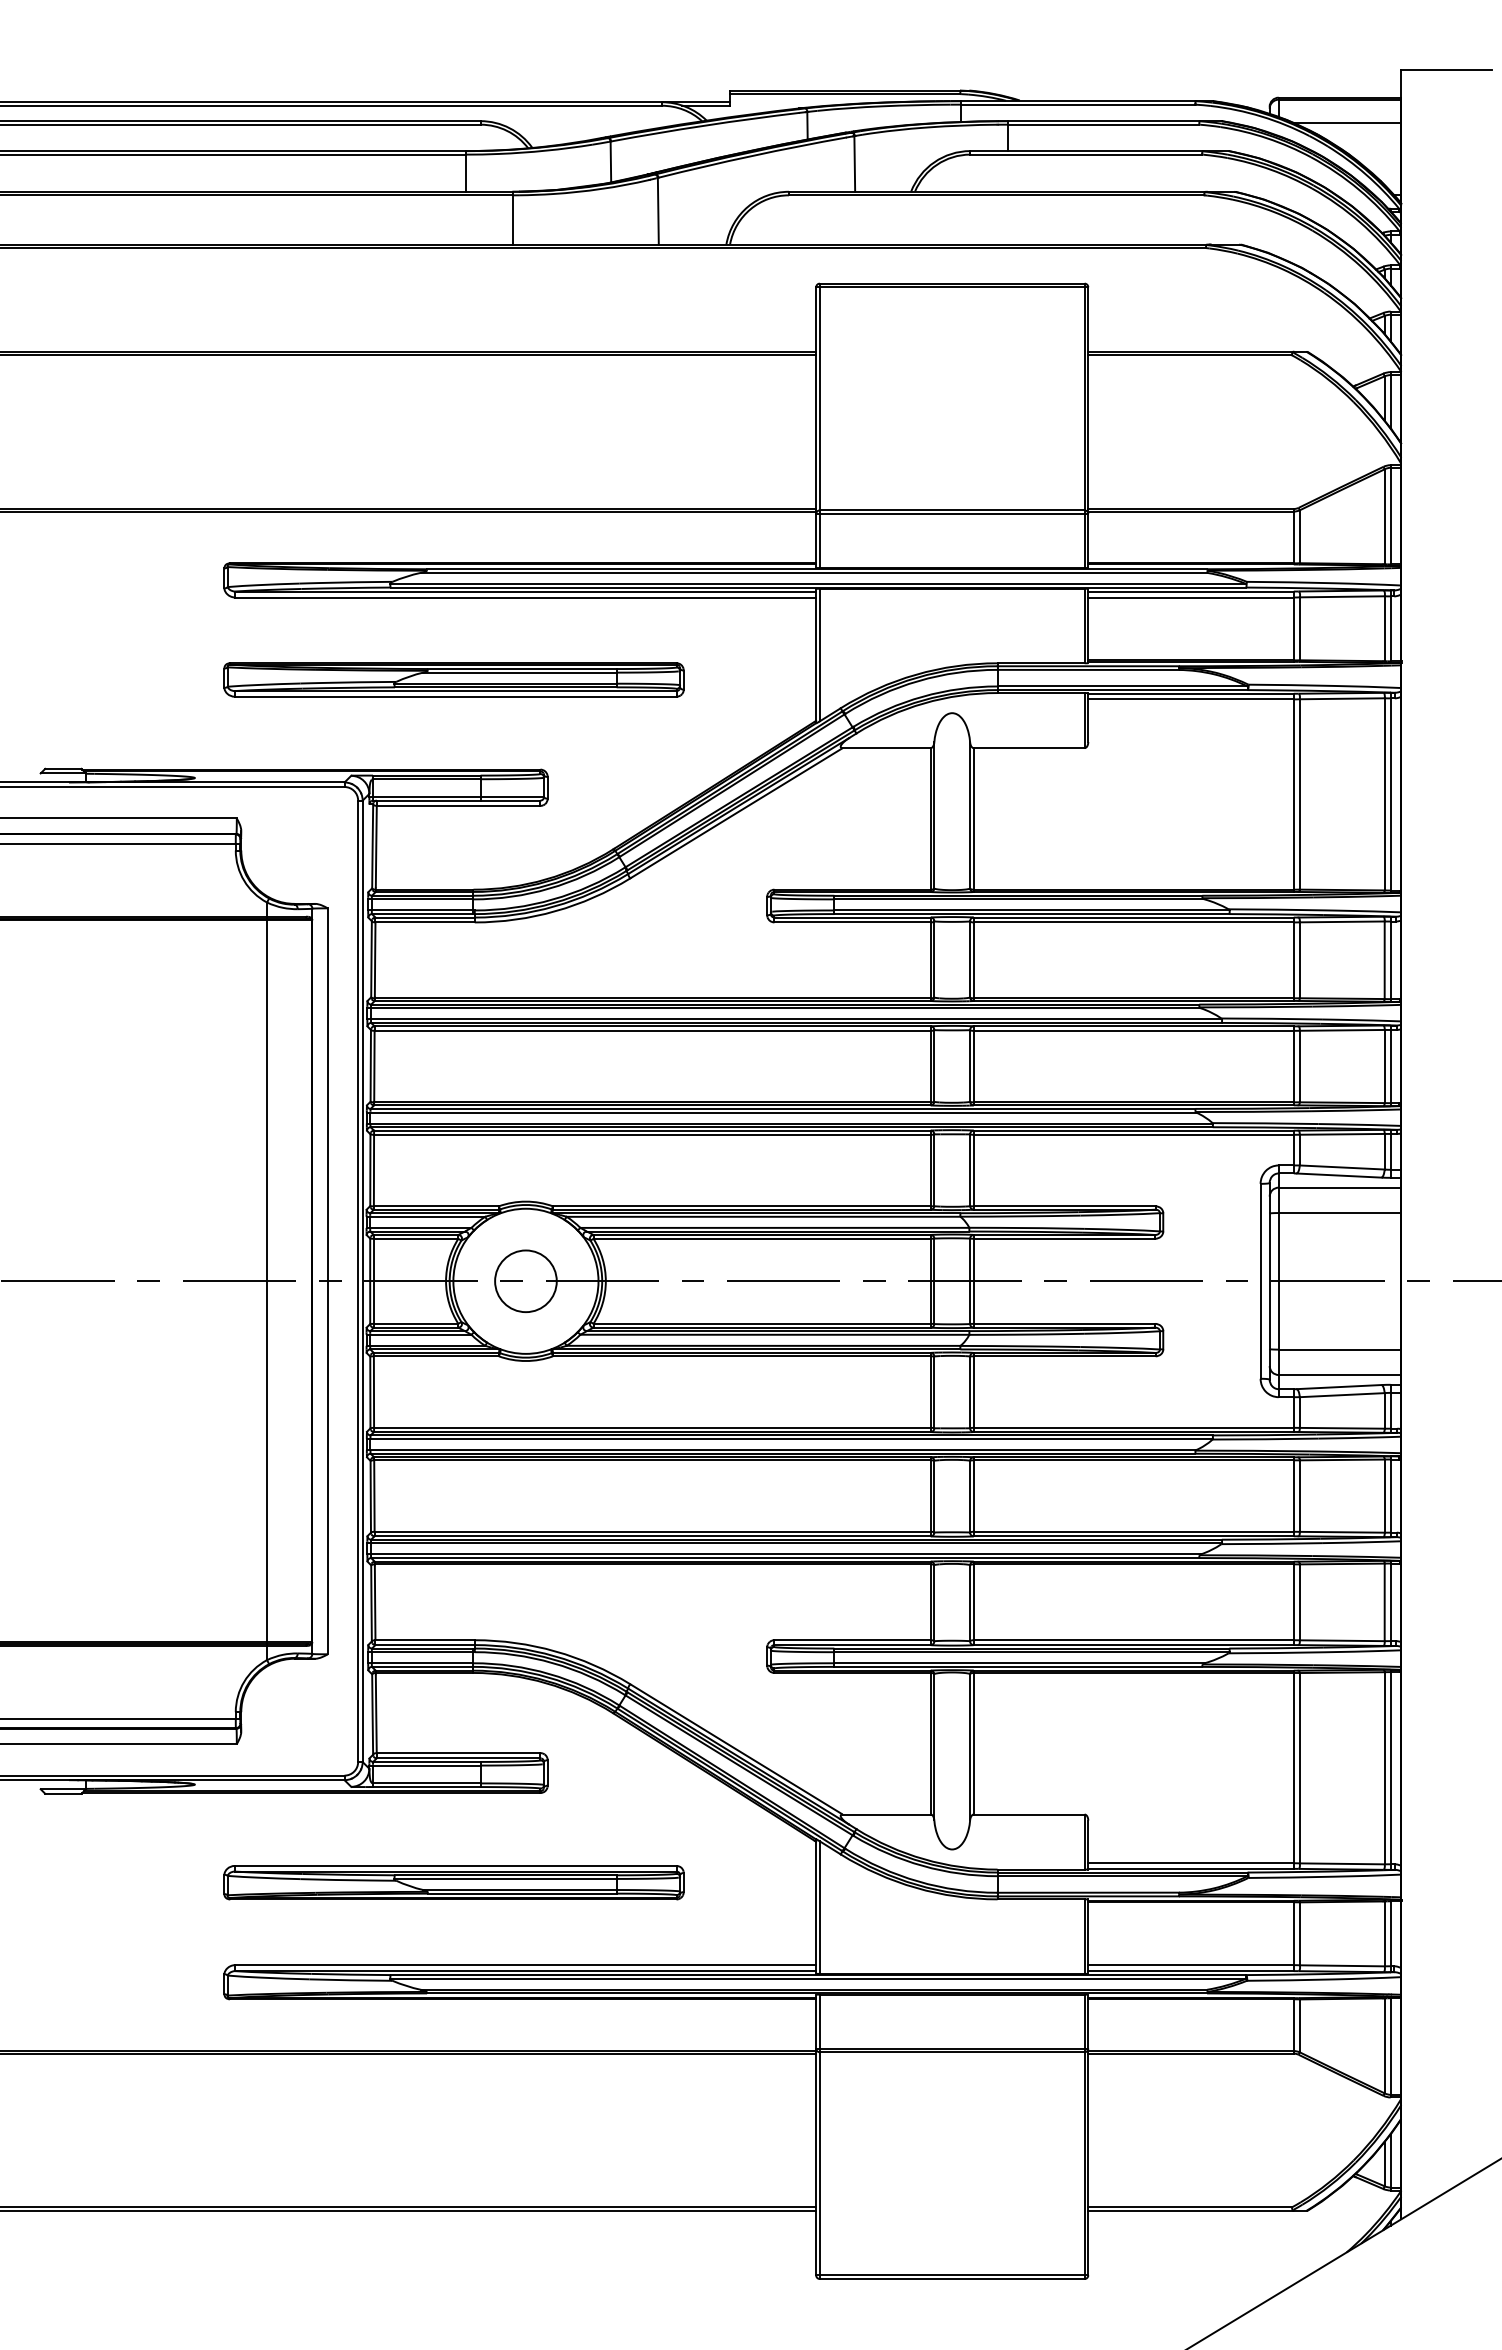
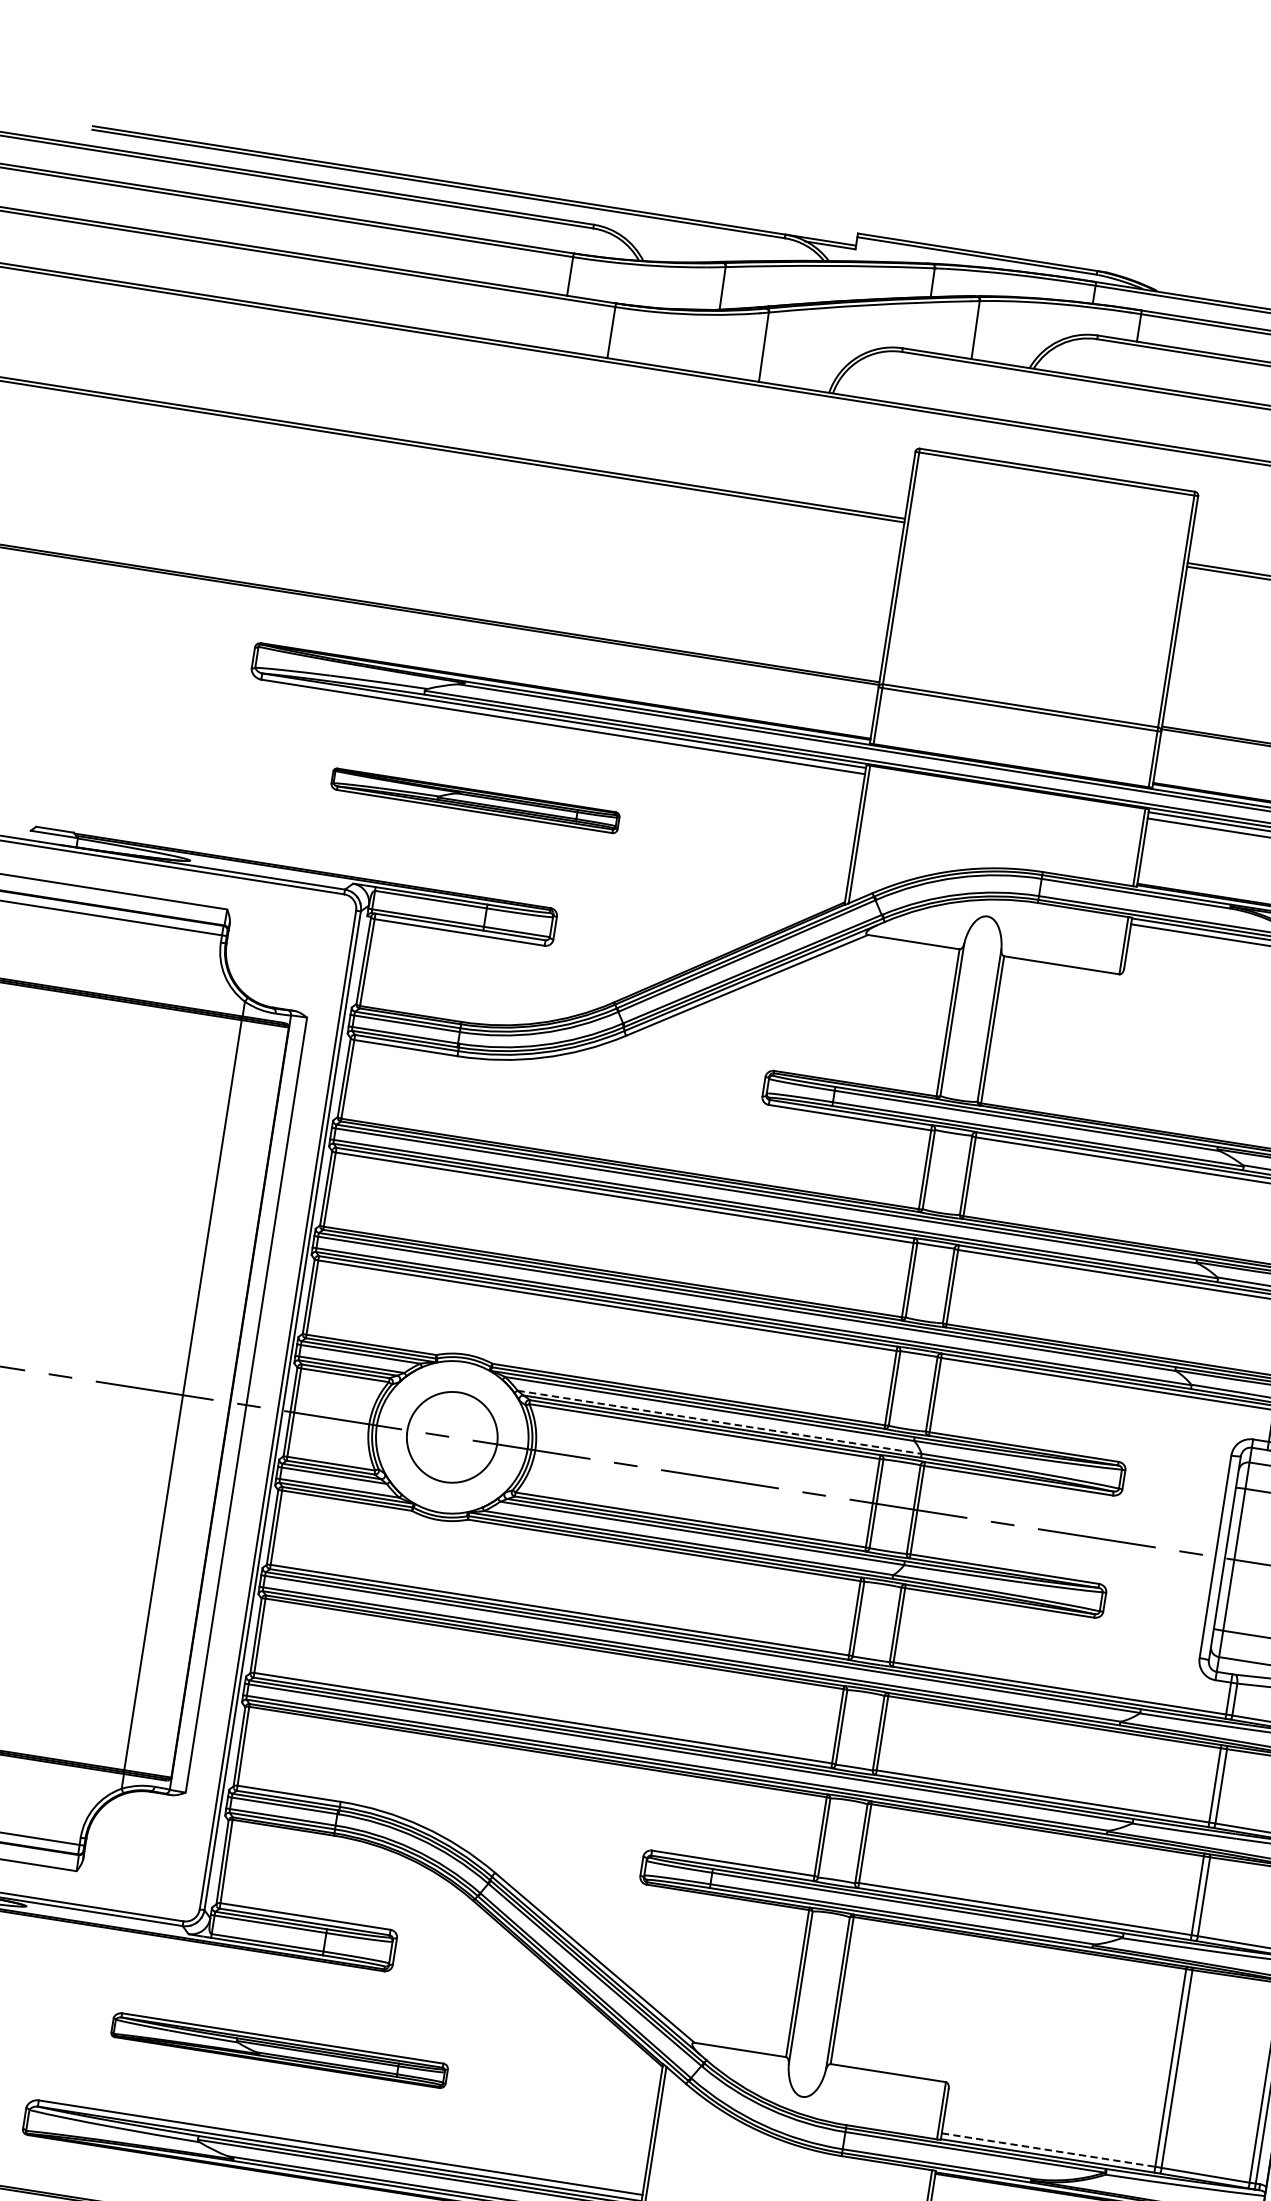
part: (453, 679) -> (474, 800), size x0.6
line: (774, 1227) -> (719, 1421), solid -> dashed
circle: (525, 1281) -> (451, 1437), size x1.4
line: (1191, 1863) -> (1048, 2150), solid -> dashed
part: (453, 1882) -> (279, 2050), size x0.7

